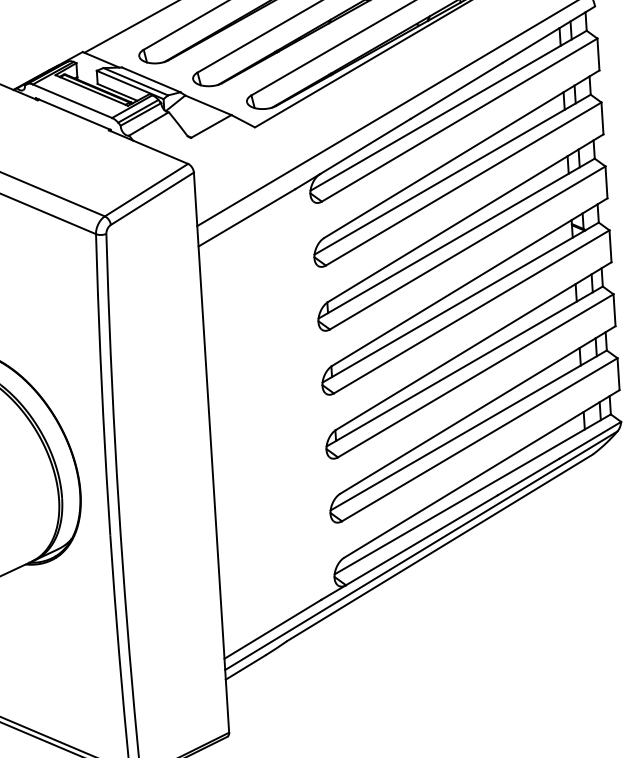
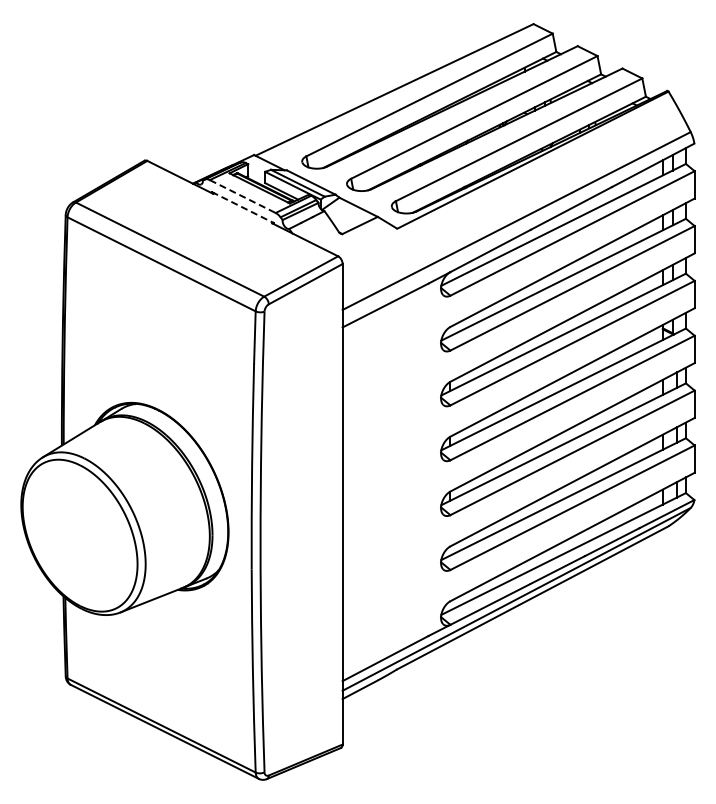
line: (72, 101) -> (242, 196), solid -> dashed
line: (73, 114) -> (242, 207), solid -> dashed

